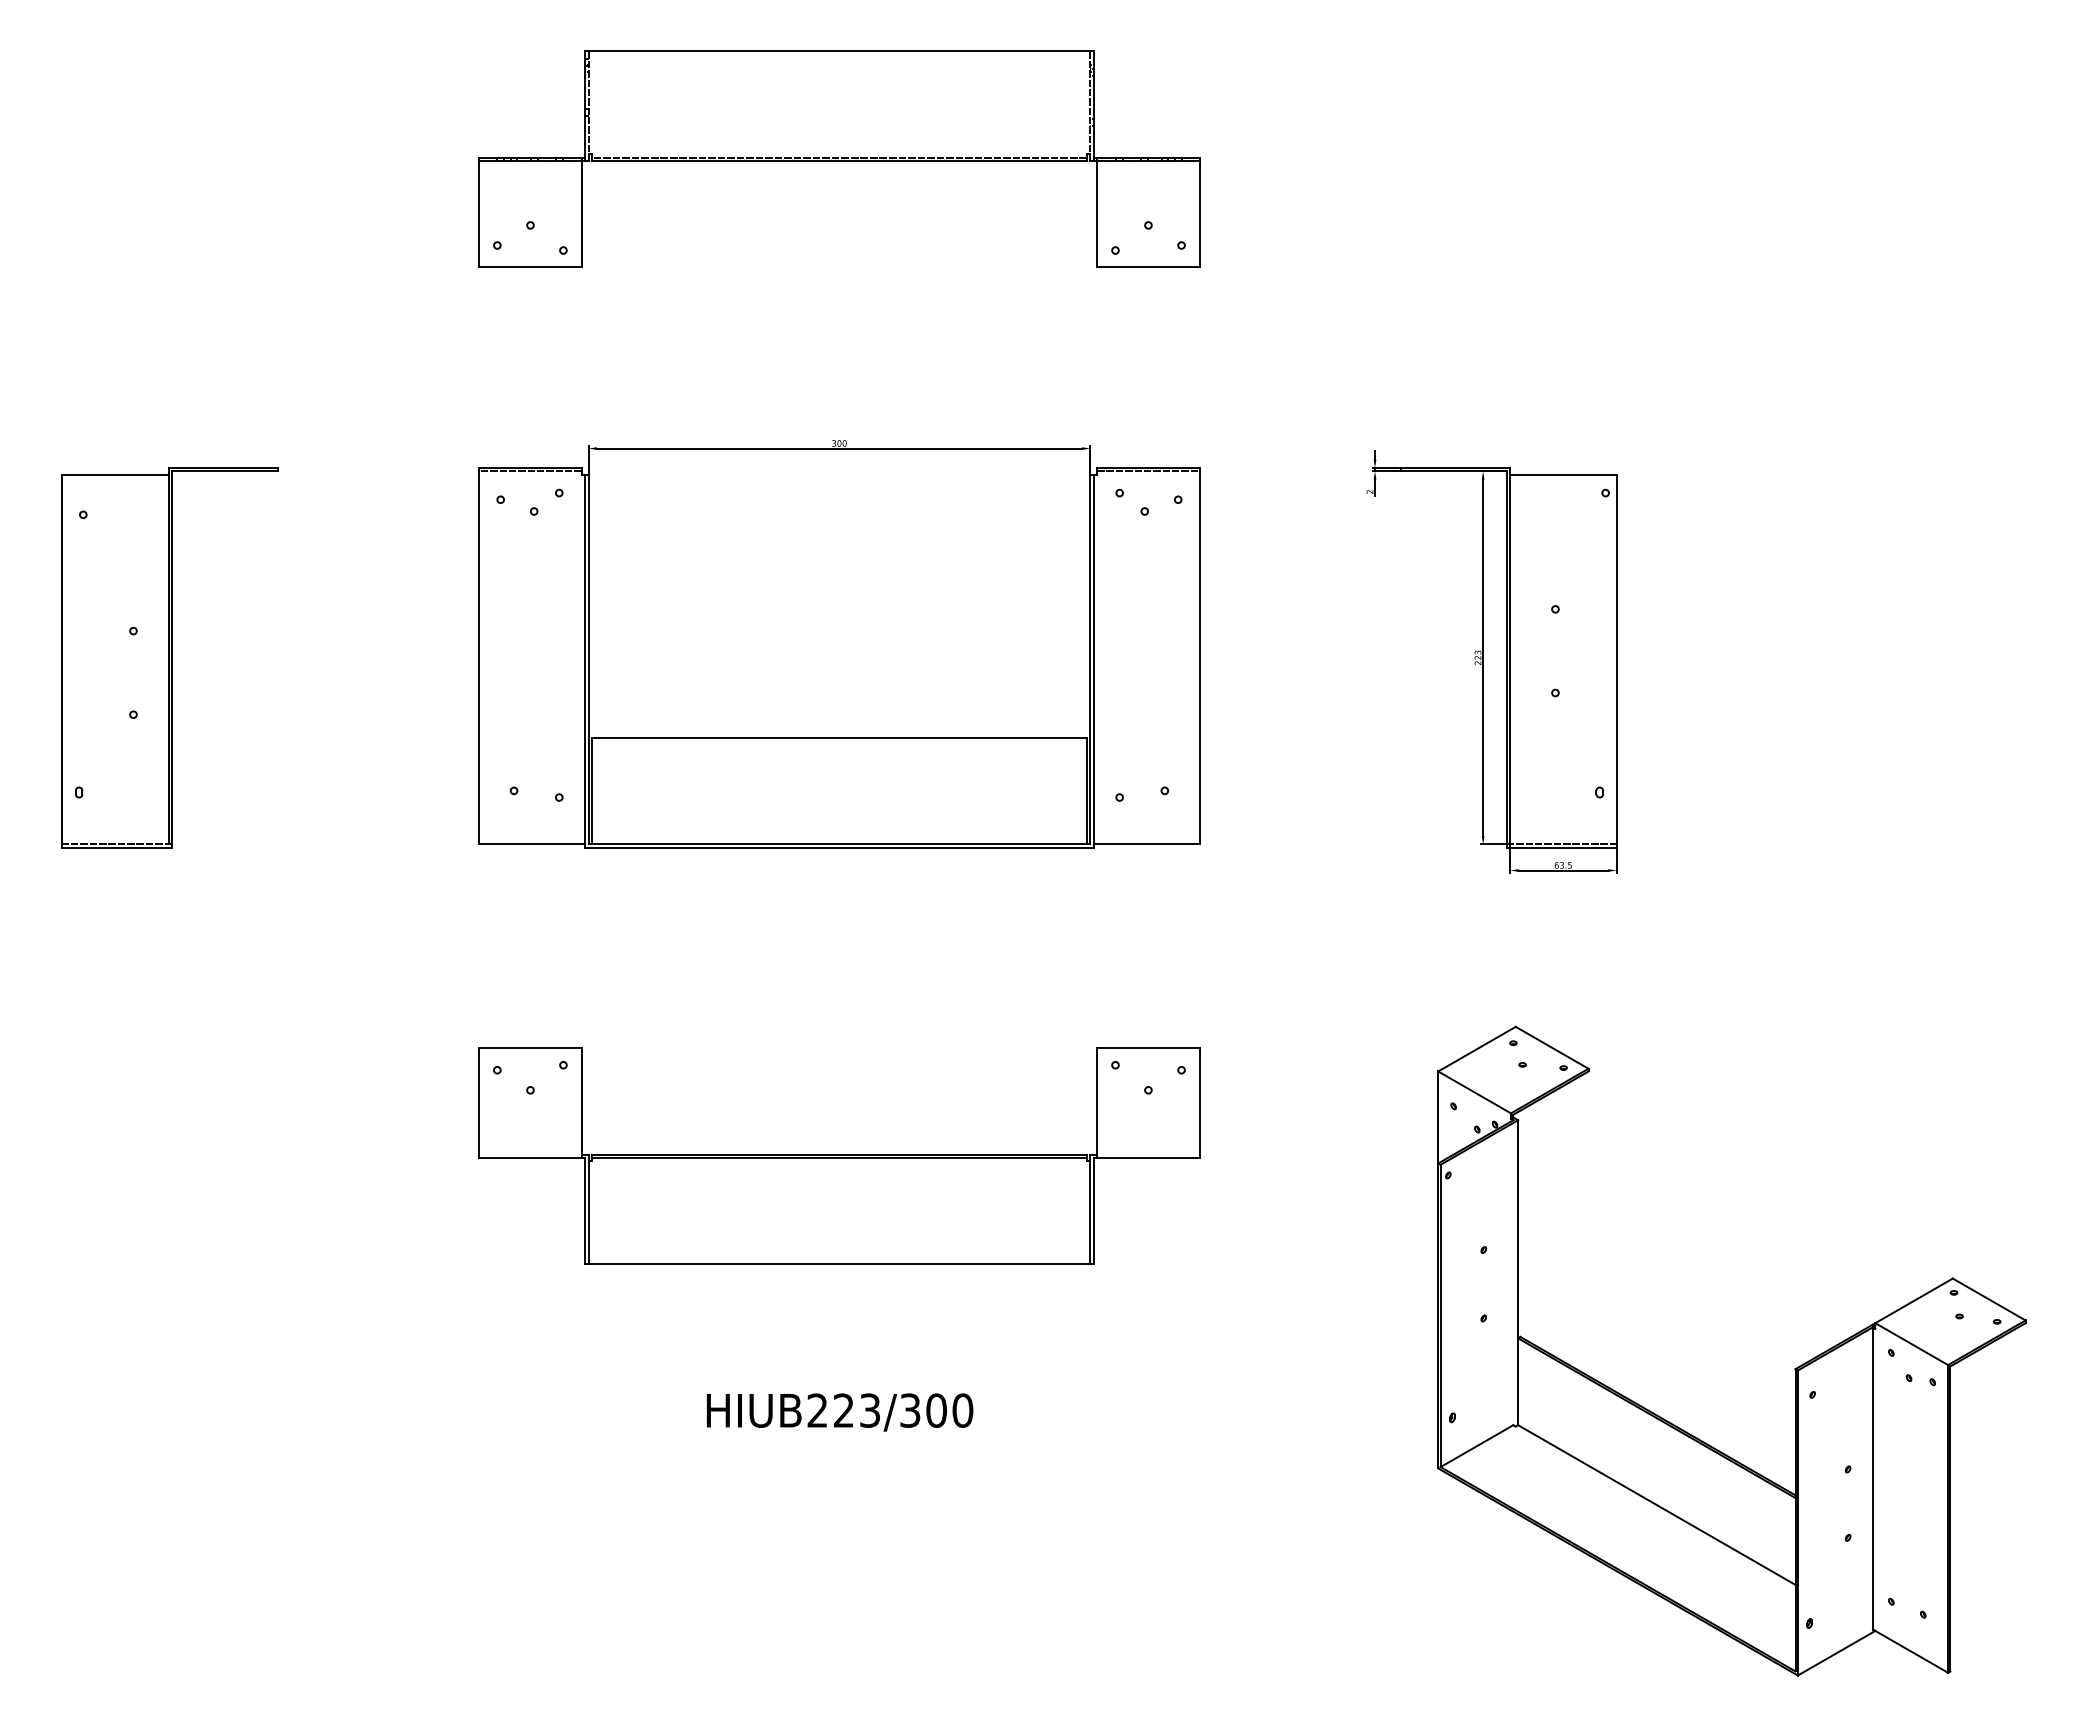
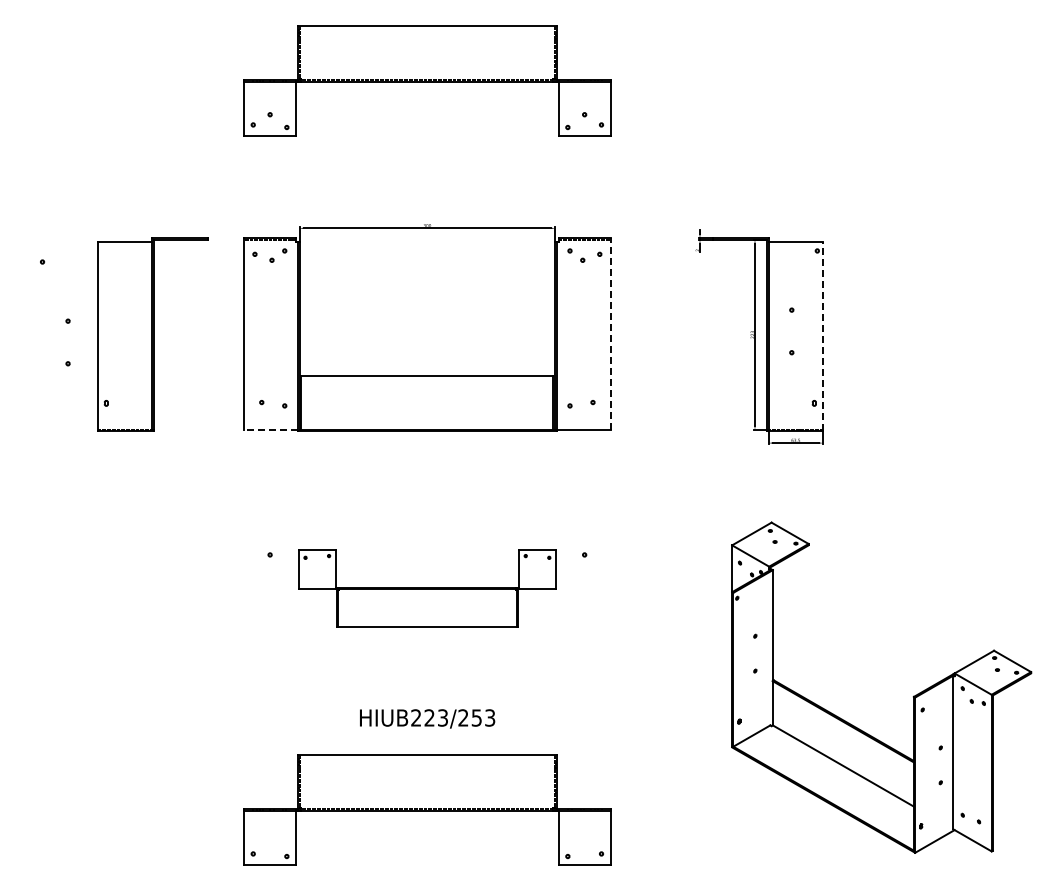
line: (1199, 655) -> (610, 333), solid -> dashed
part: (169, 657) -> (152, 334), moved
line: (1615, 661) -> (822, 336), solid -> dashed
line: (531, 843) -> (270, 429), solid -> dashed
part: (839, 1156) -> (427, 588), size x0.7
text: (935, 1409) -> (476, 717), HIUB223/300 -> HIUB223/253
part: (839, 1590) -> (427, 809), added

